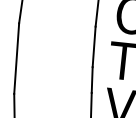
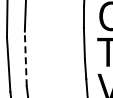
line: (16, 58) -> (25, 58), solid -> dashed

